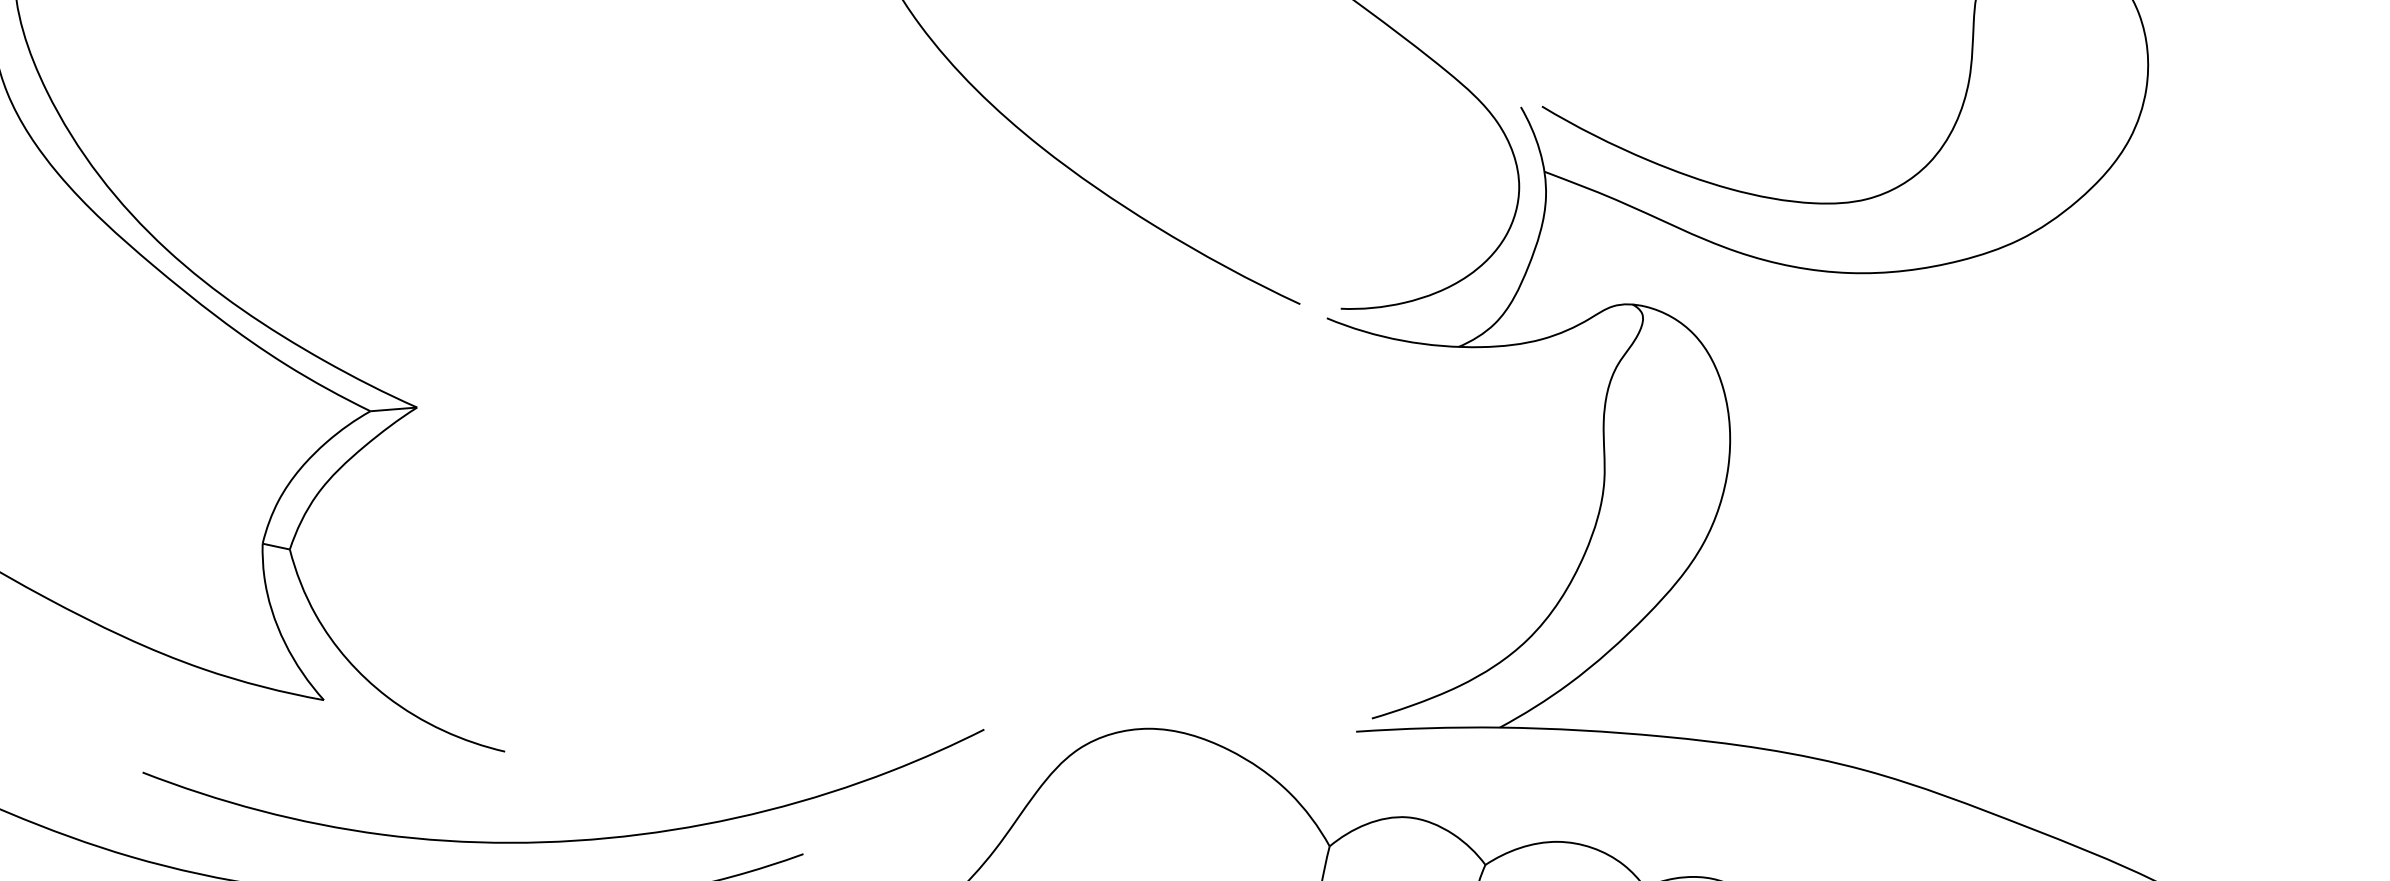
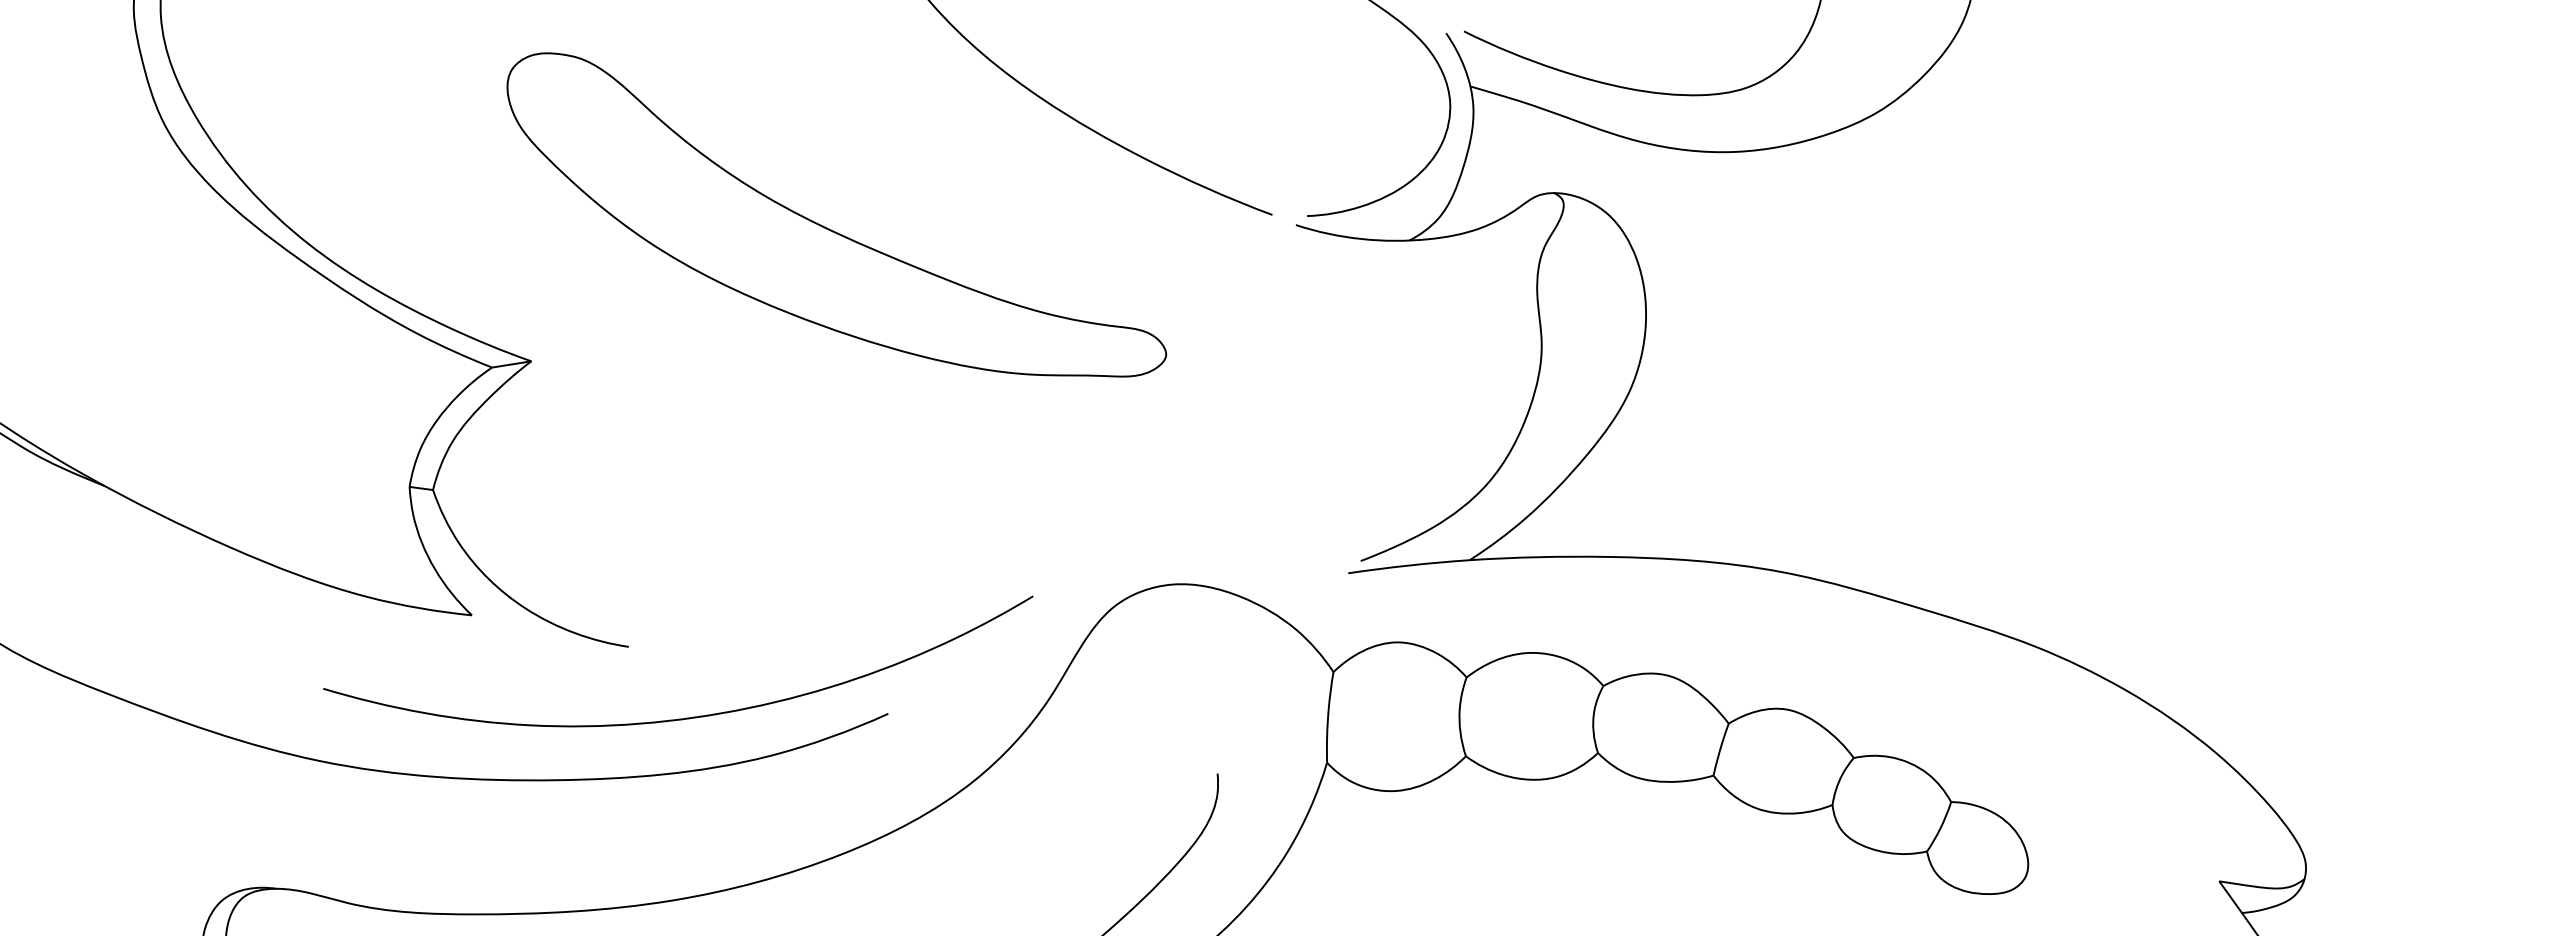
part: (779, 279) -> (829, 228), added

